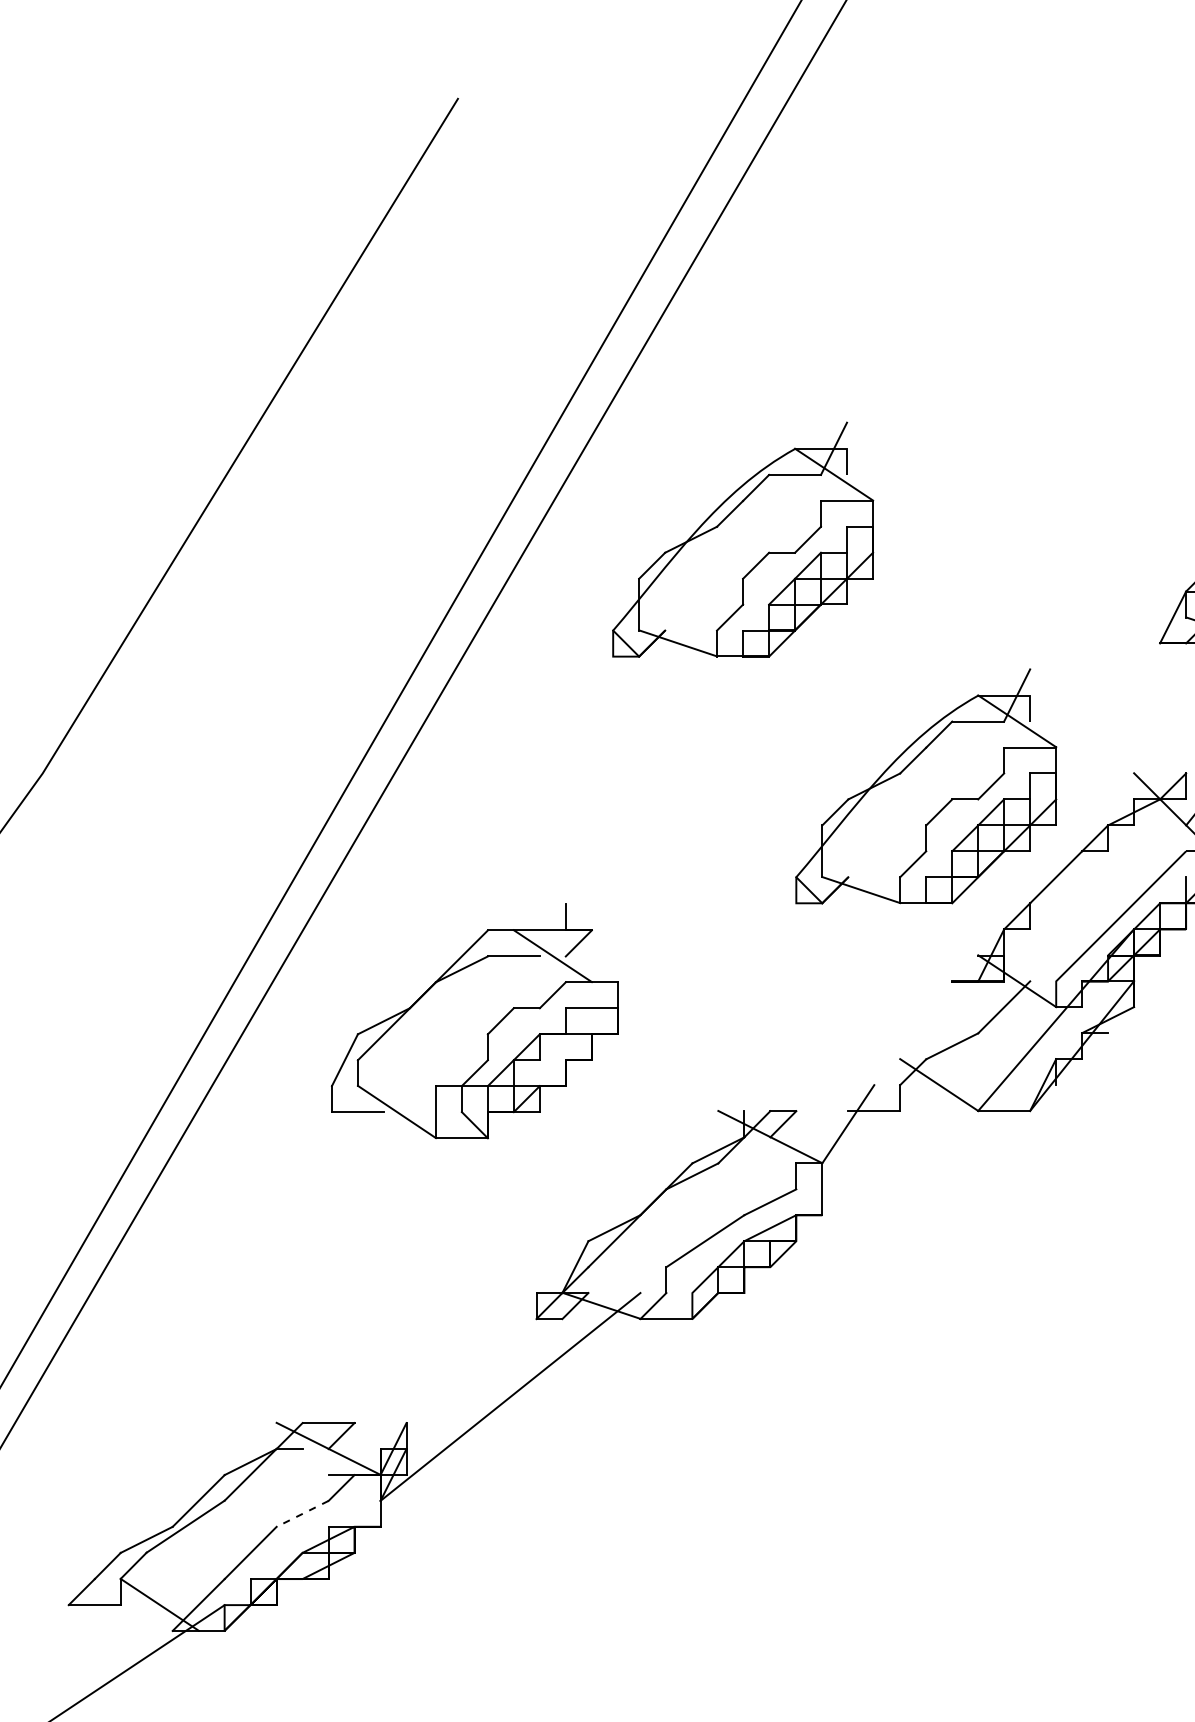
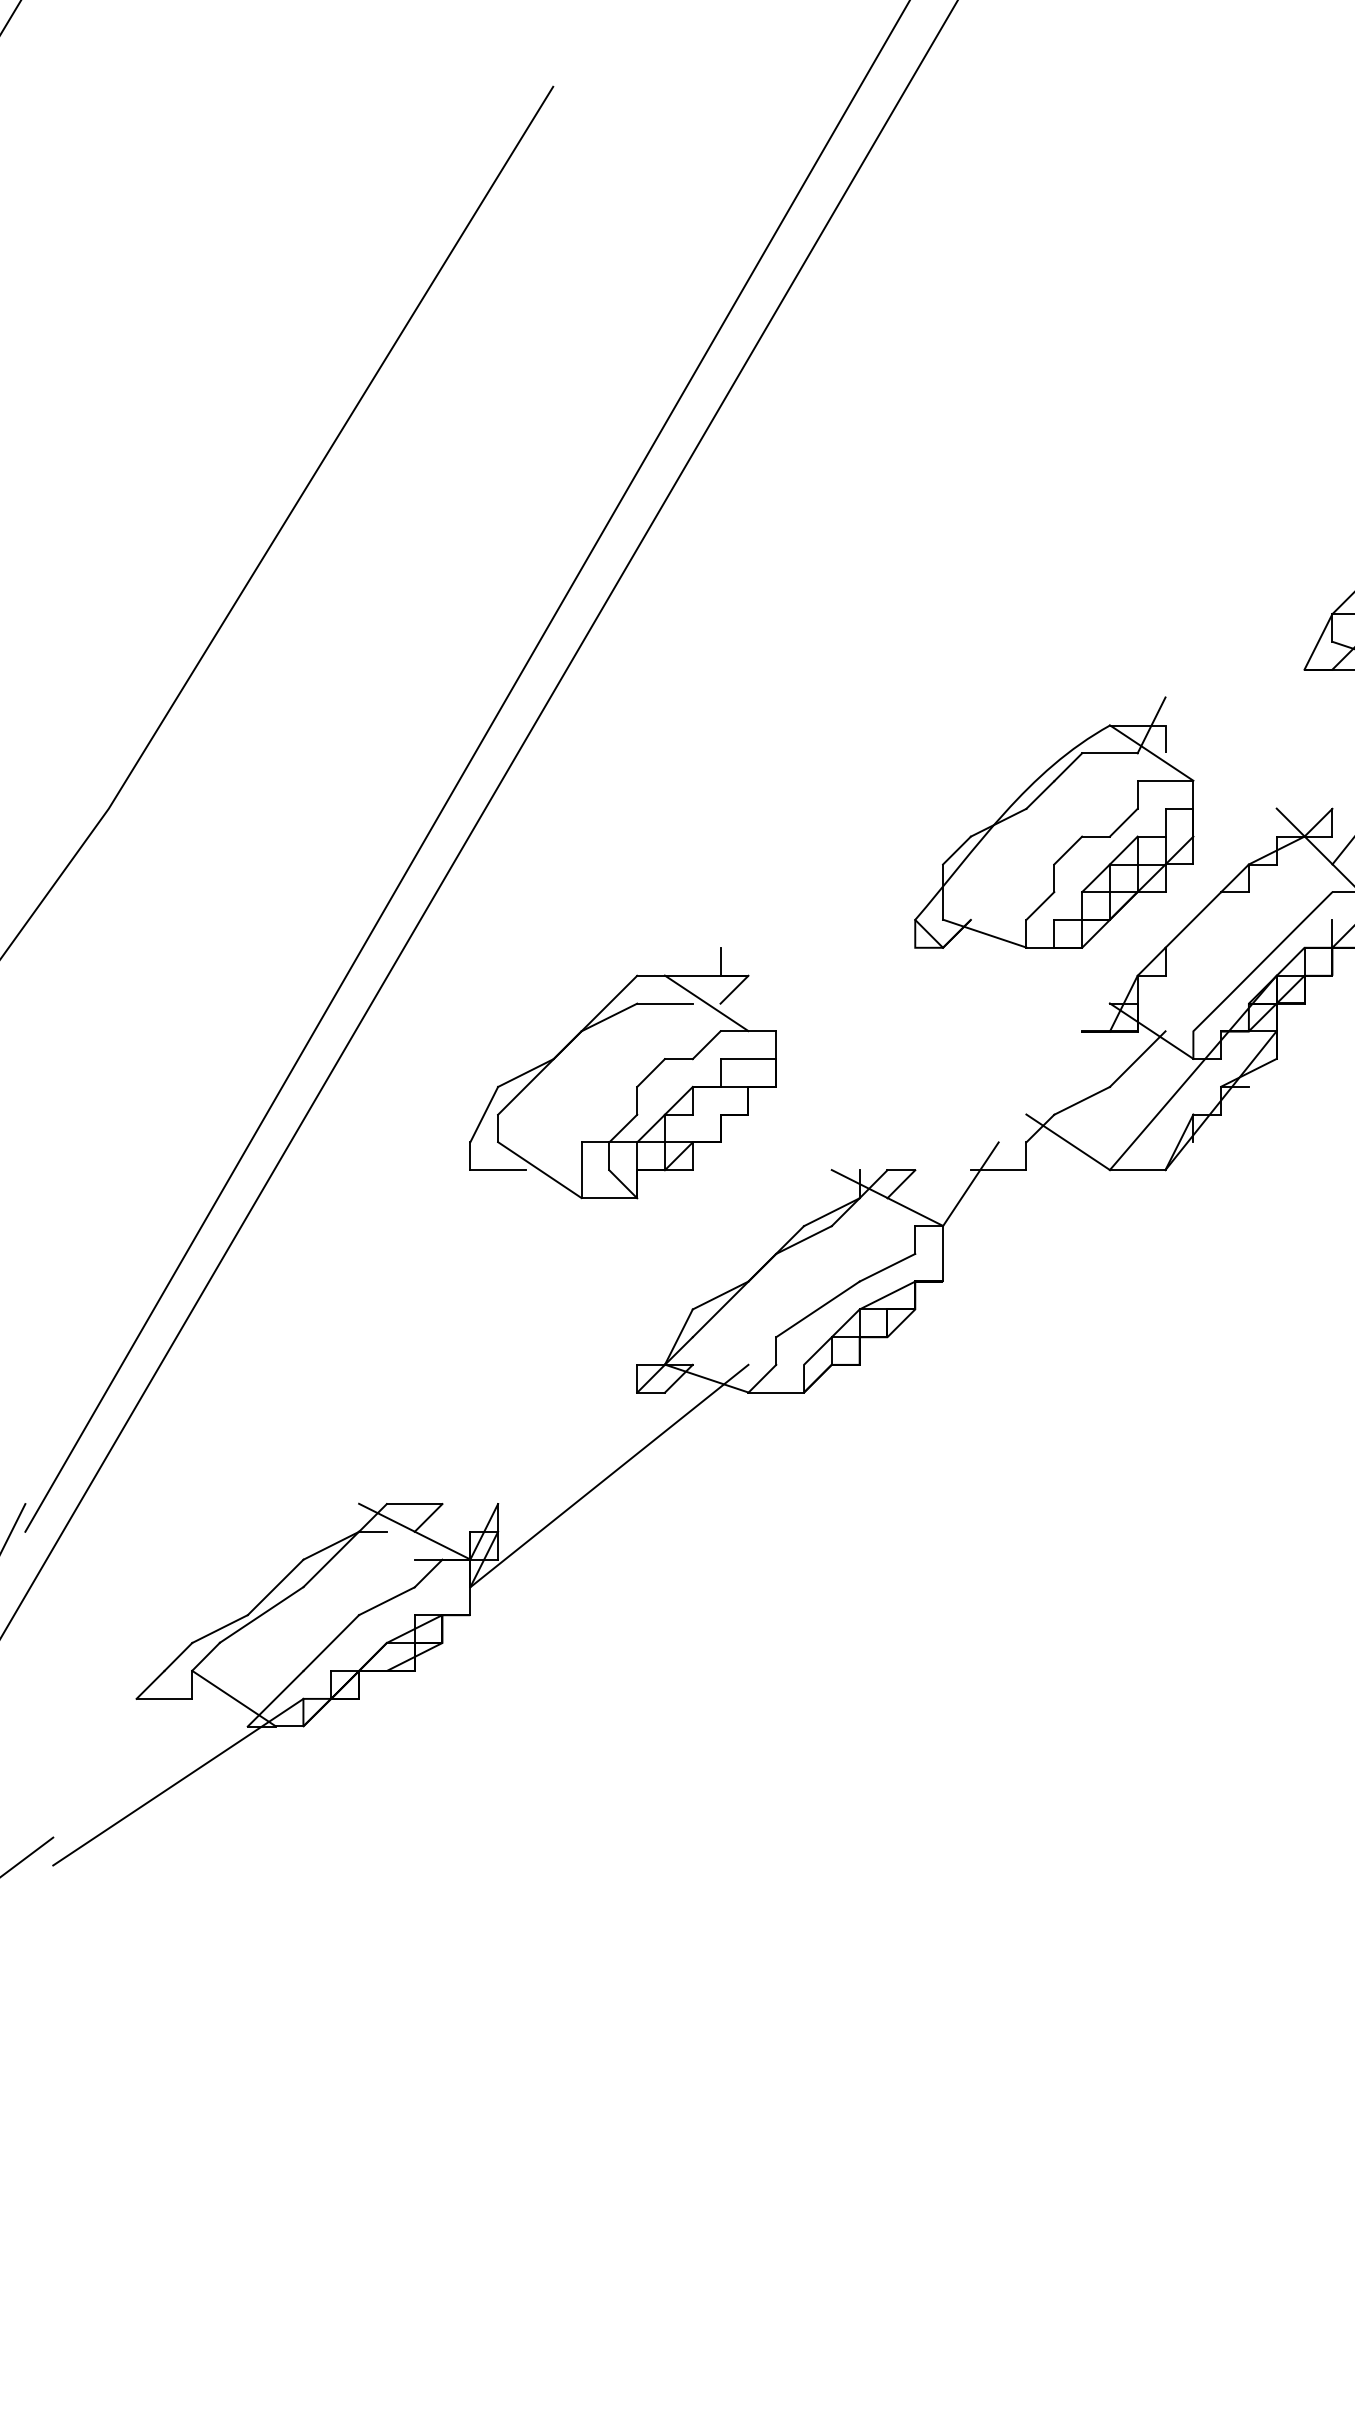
part: (743, 539) -> (858, 558), removed
part: (474, 1021) -> (622, 1073), moved
line: (302, 1514) -> (386, 1601), dashed -> solid

